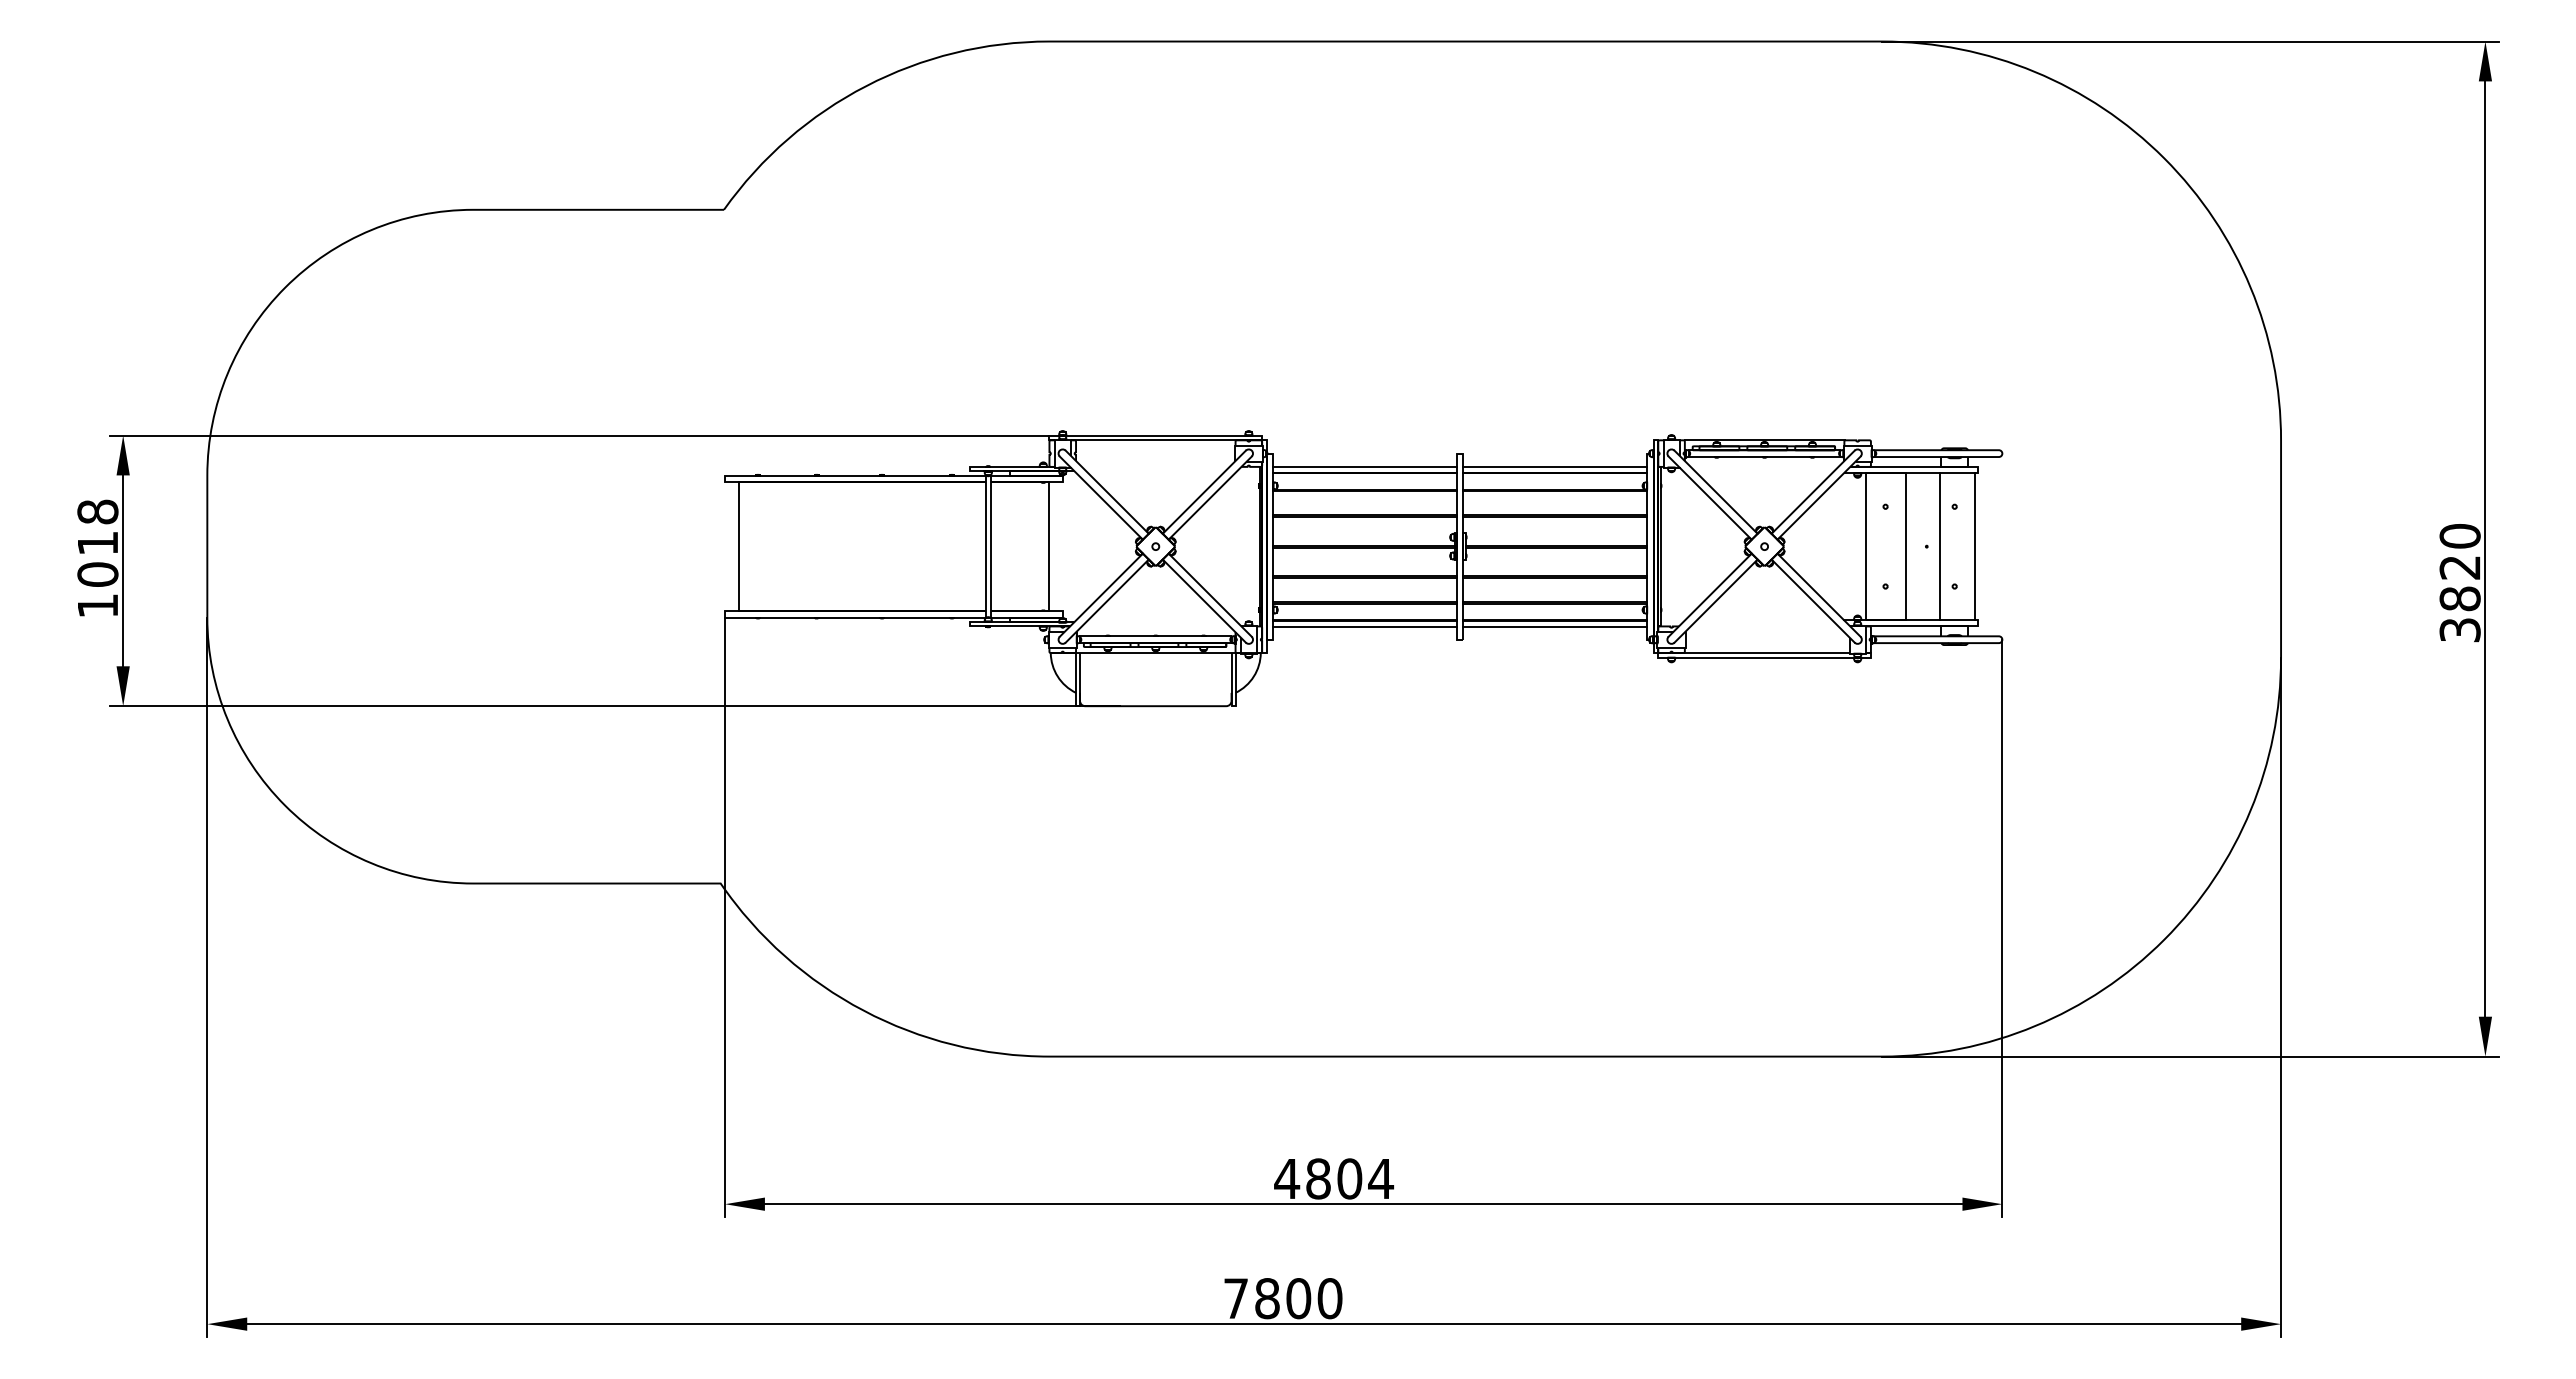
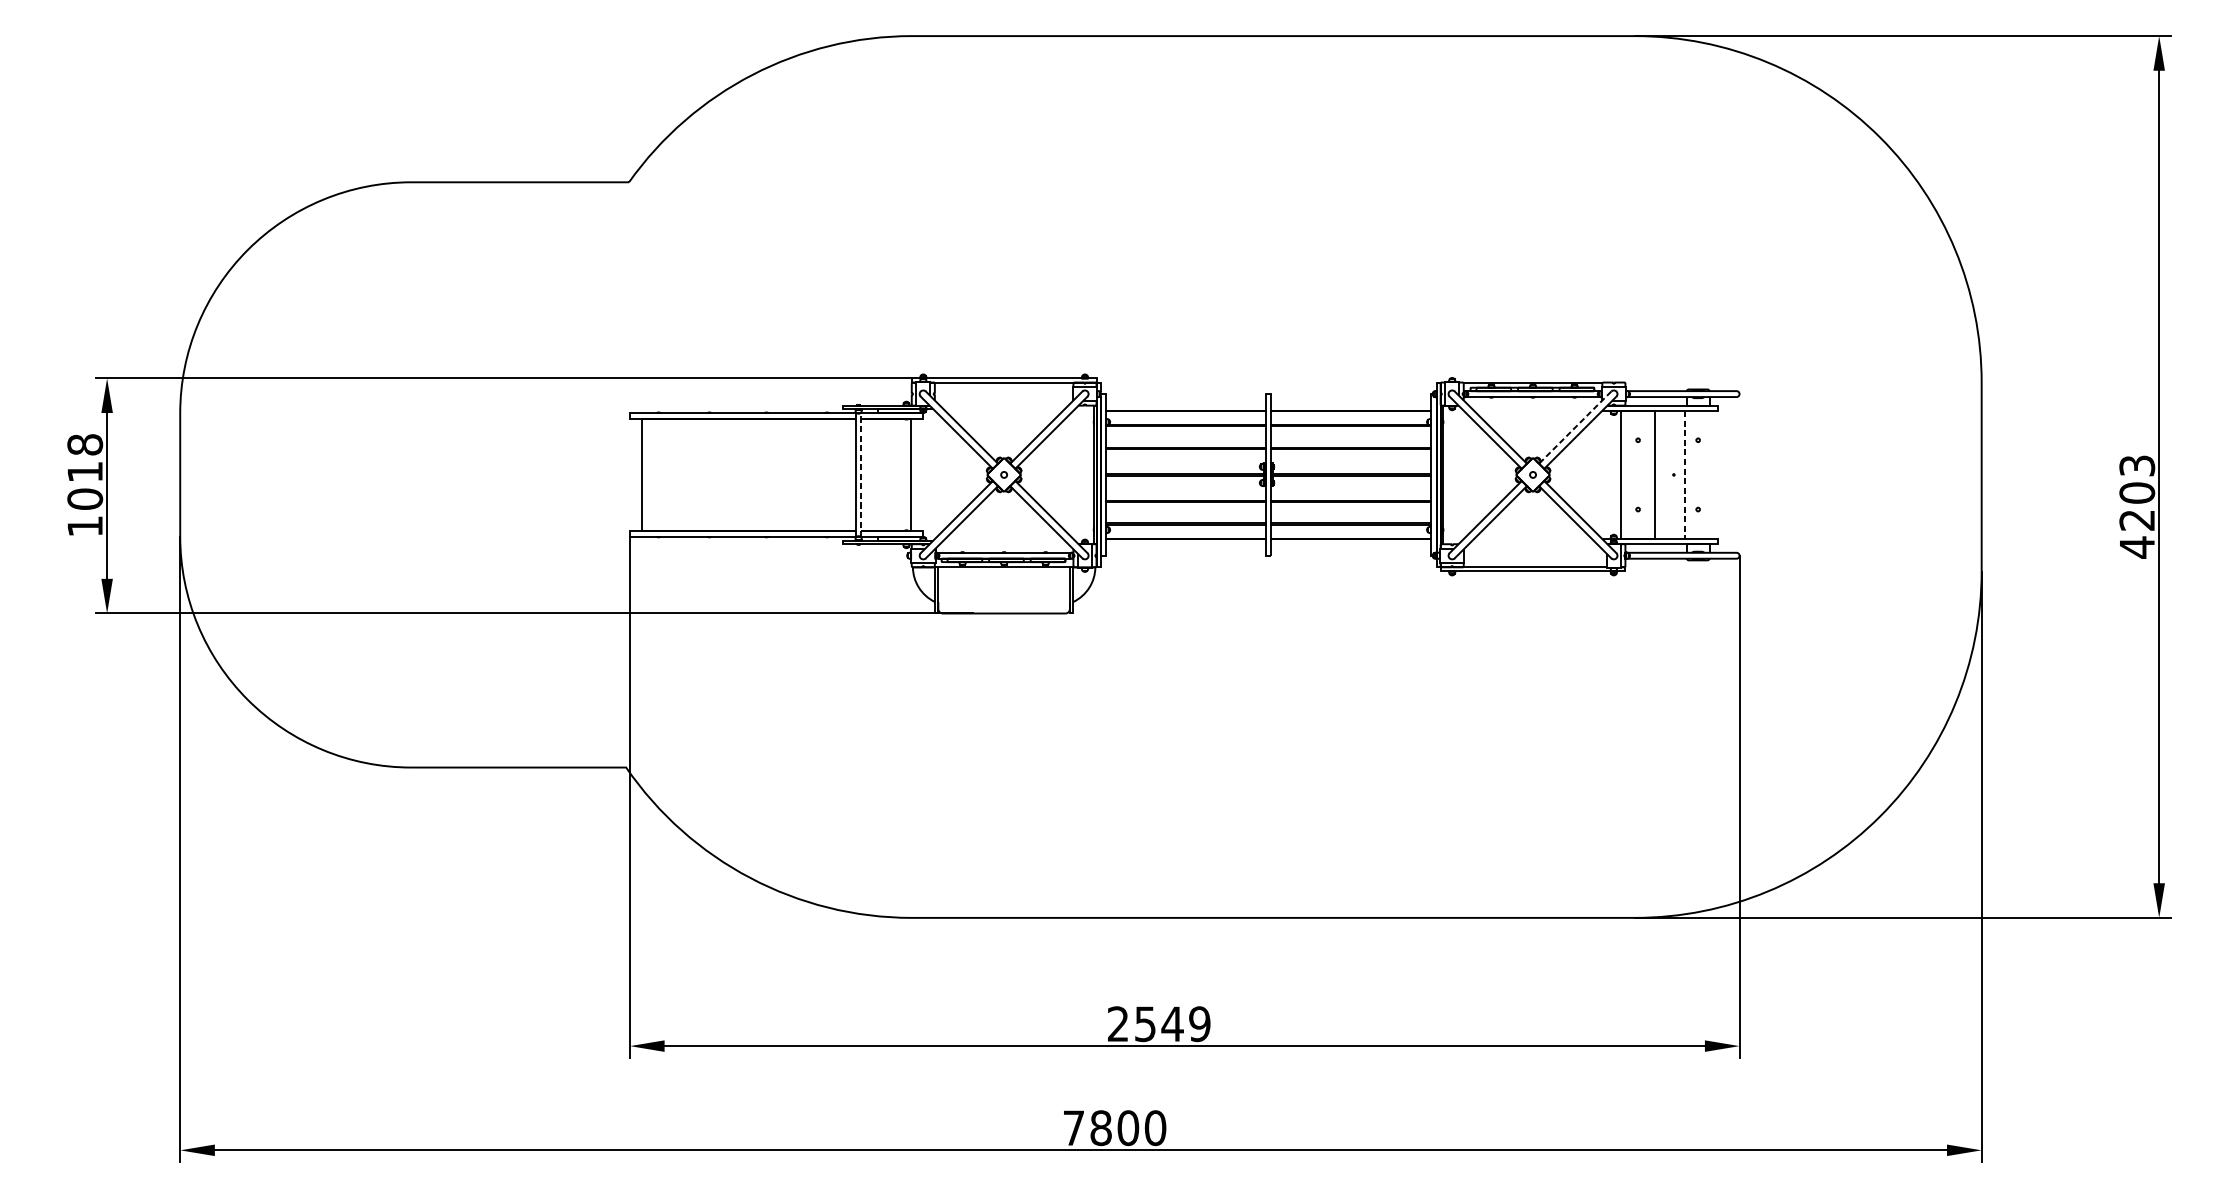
line: (1365, 466) -> (1186, 405), removed
line: (1555, 466) -> (1351, 405), removed
line: (1813, 492) -> (1575, 427), solid -> dashed
line: (991, 546) -> (861, 474), solid -> dashed
line: (1974, 546) -> (1715, 474), removed
line: (1940, 547) -> (1685, 475), solid -> dashed
text: (2459, 583) -> (2136, 506), 3820 -> 4203
line: (1365, 626) -> (1186, 544), removed
line: (1555, 626) -> (1351, 544), removed
text: (1334, 1178) -> (1159, 1023), 4804 -> 2549

